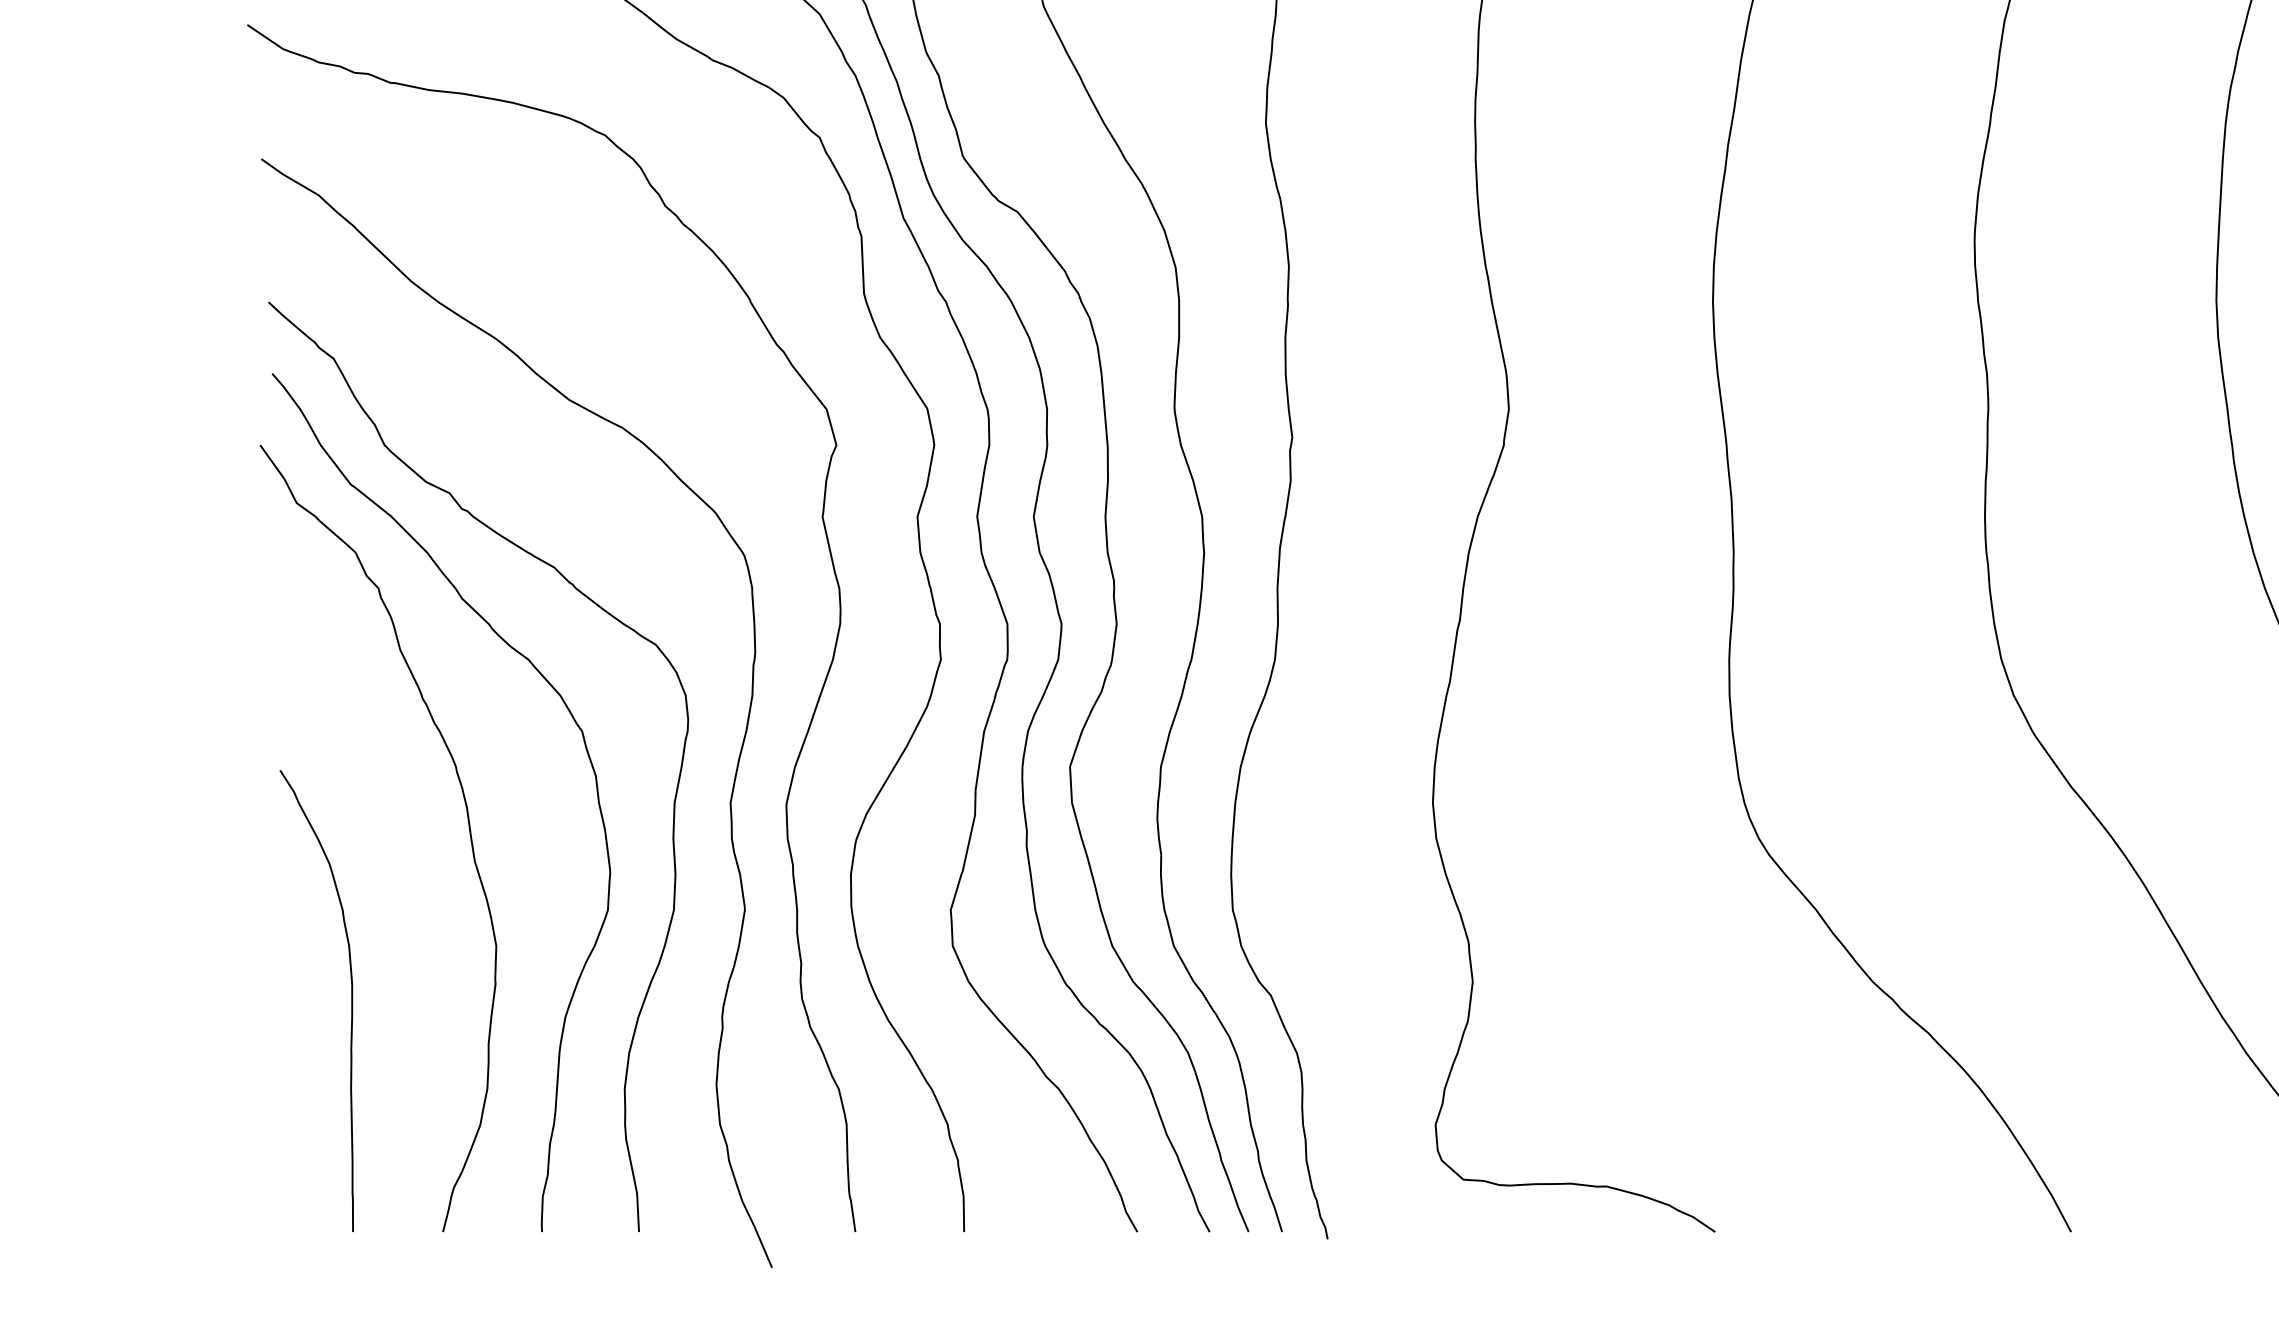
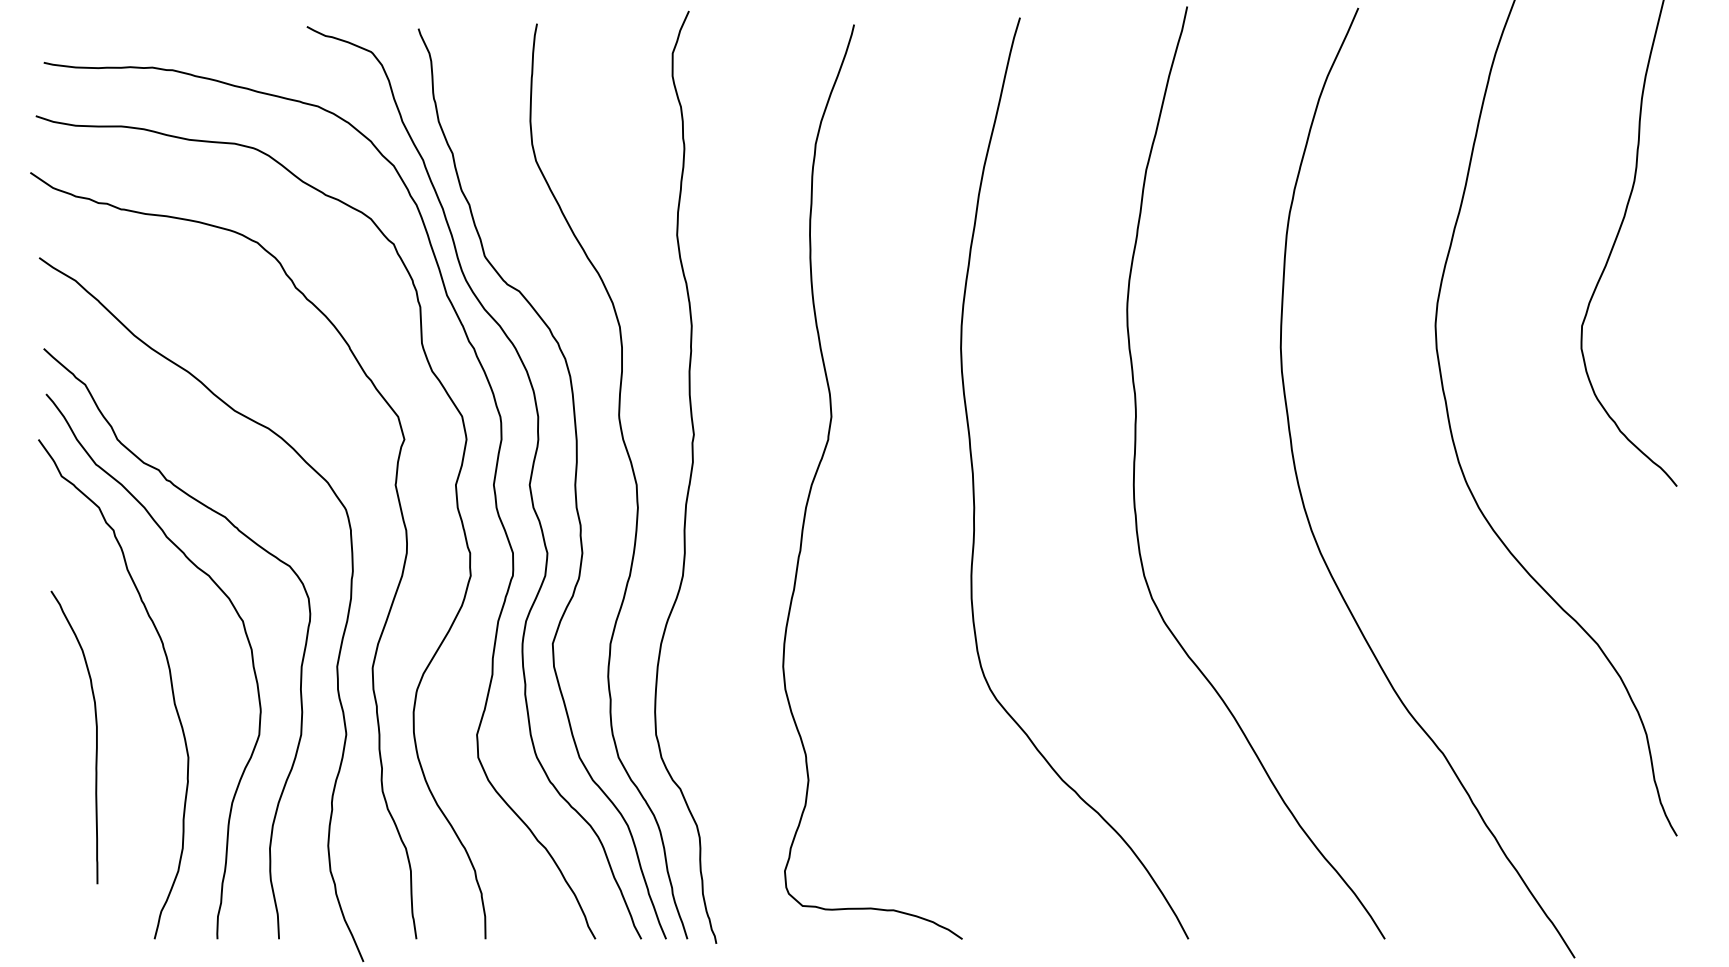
curve: (351, 1000) -> (96, 737), moved

